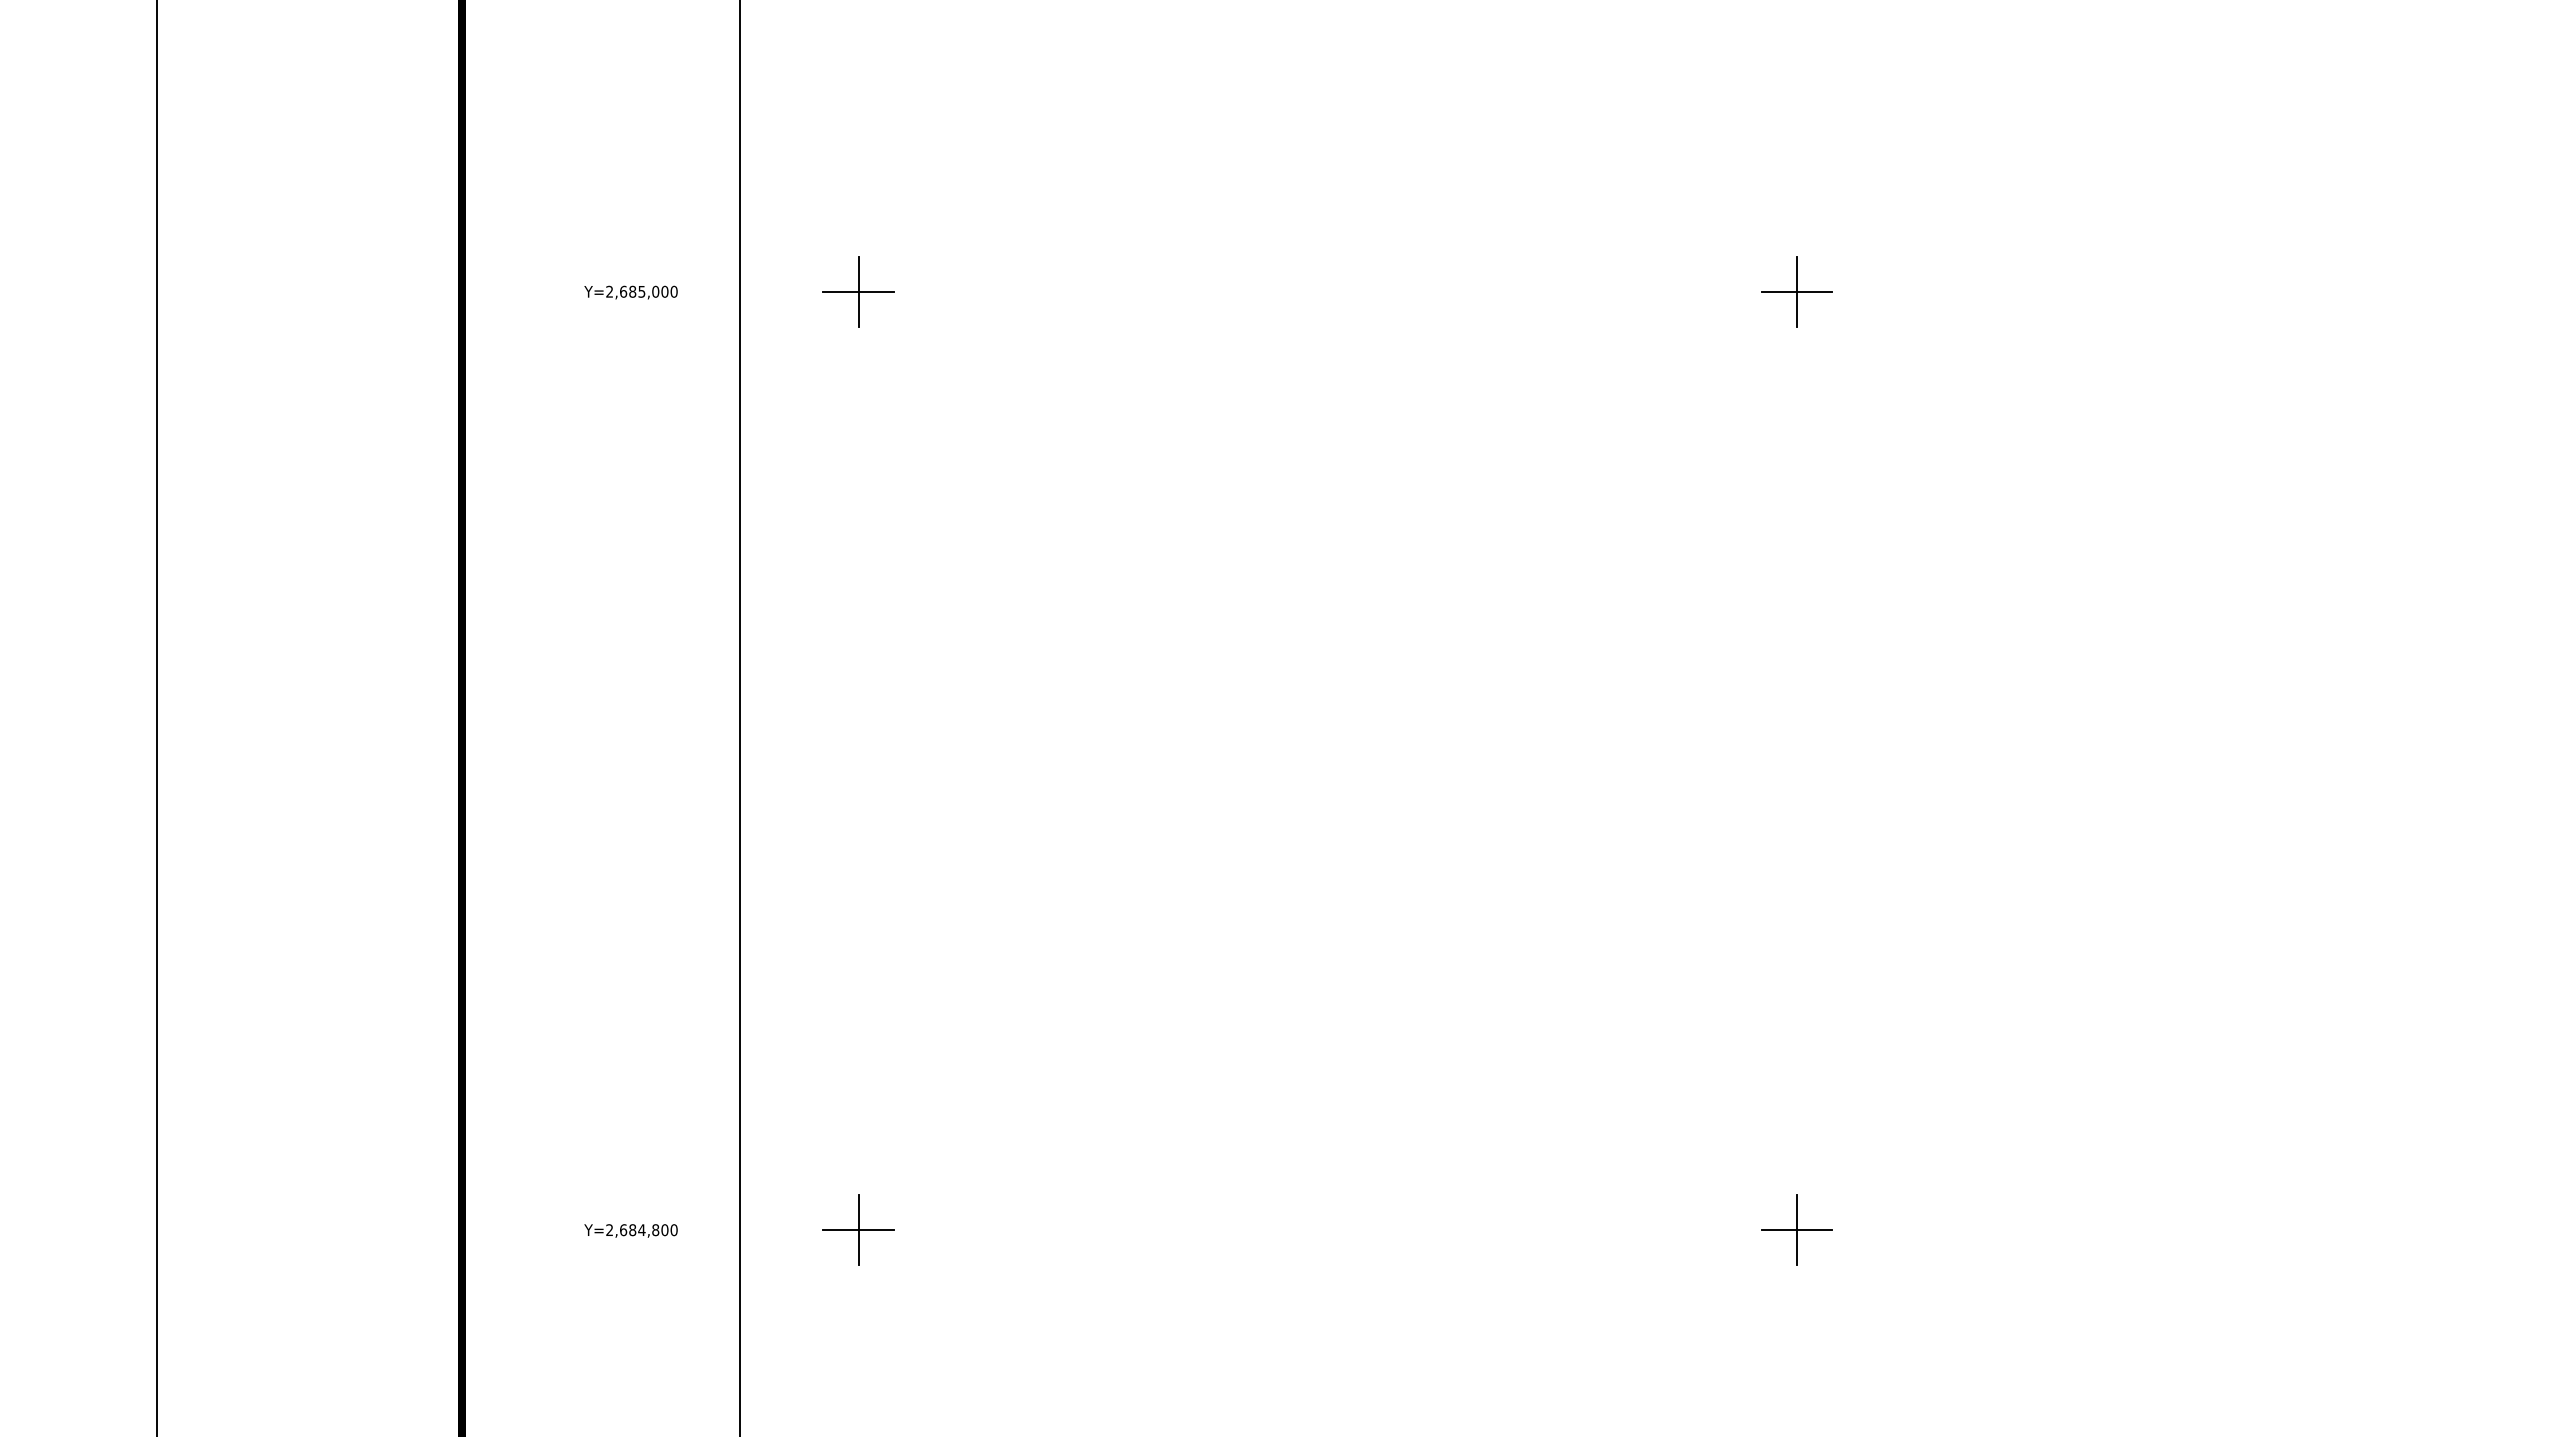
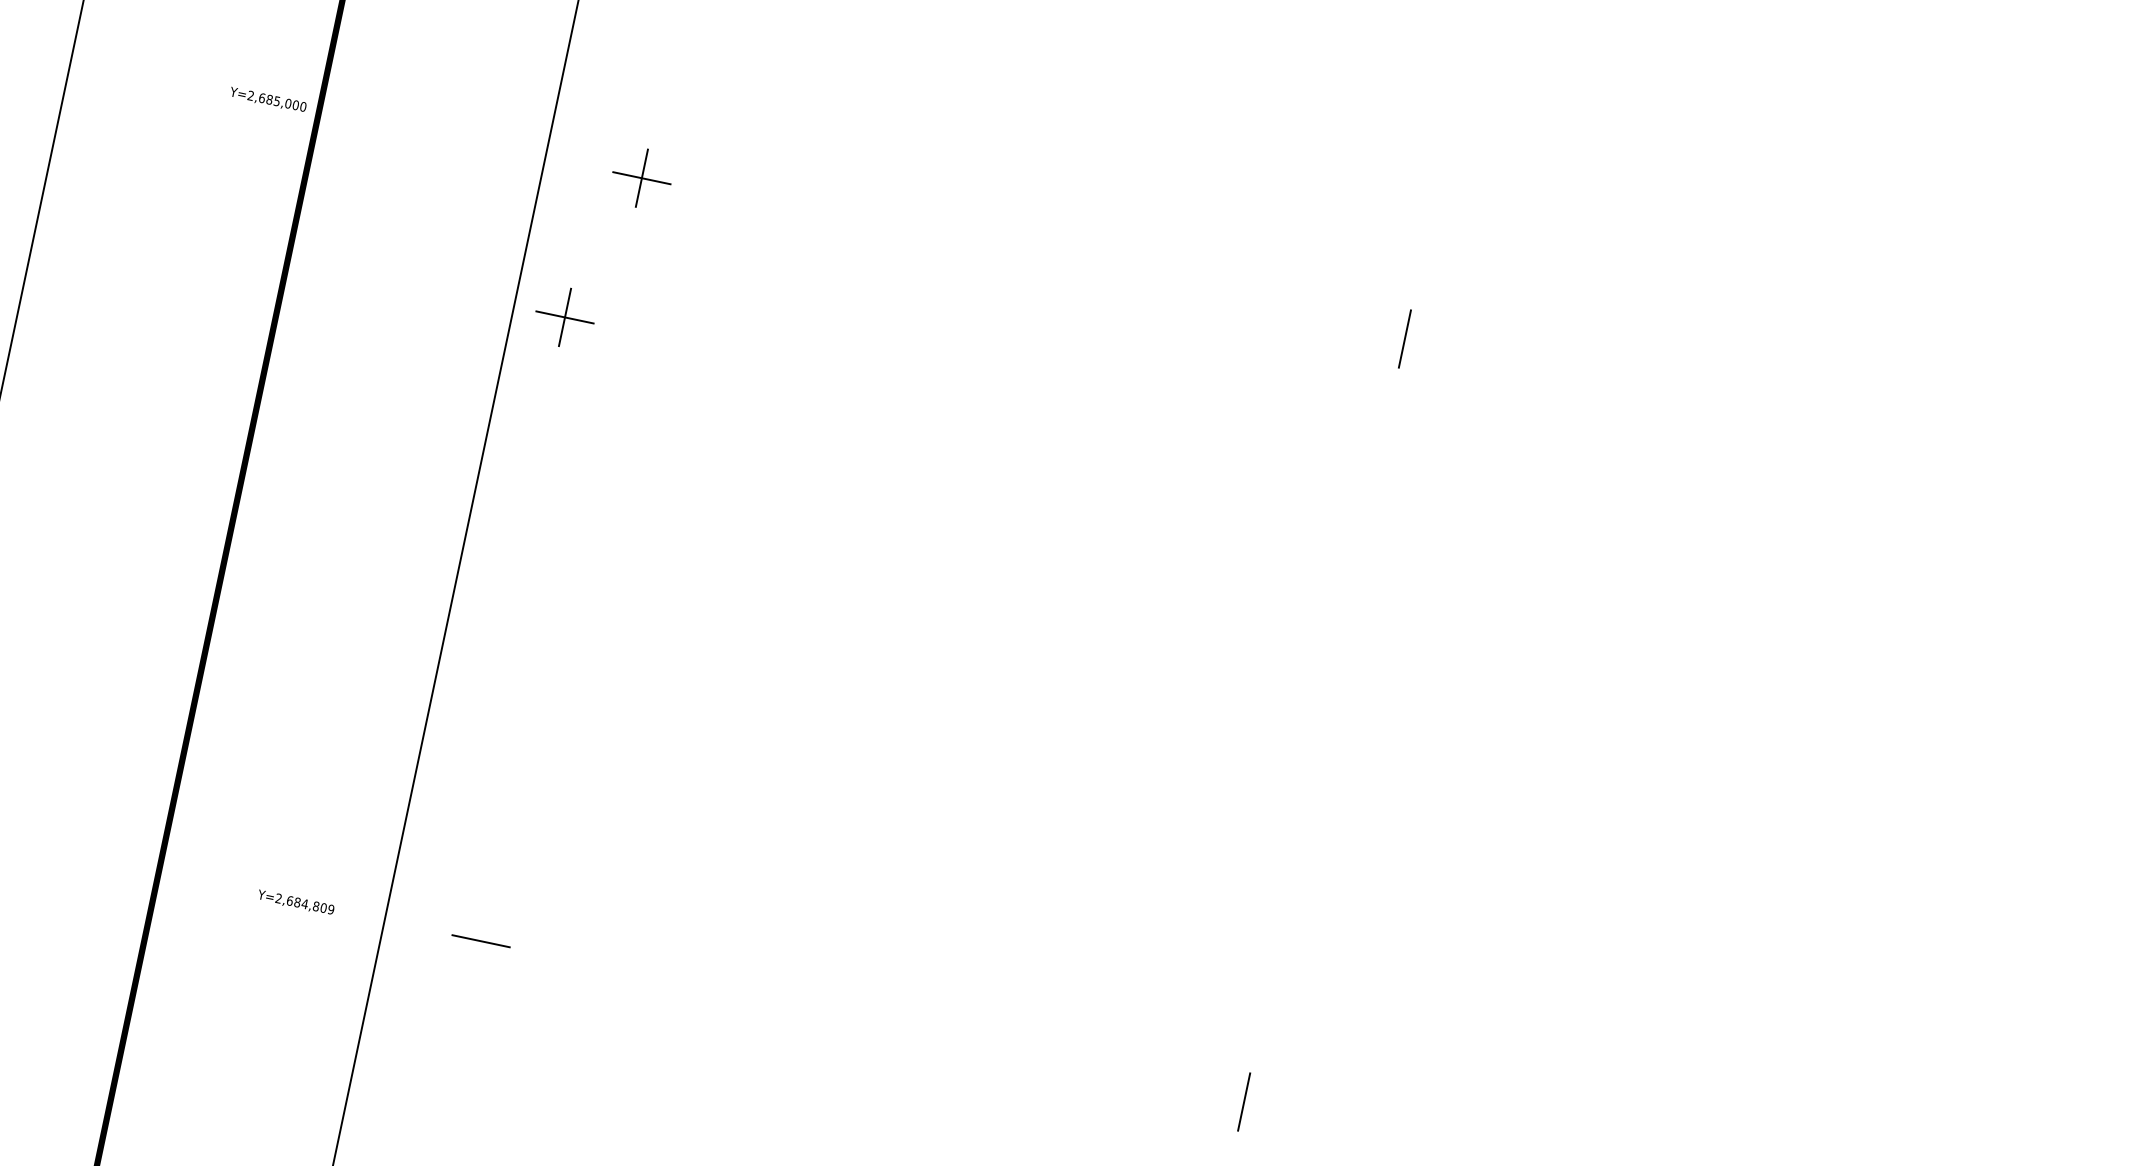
line: (1796, 291) -> (1404, 338), removed
text: (630, 292) -> (267, 99), moved
part: (802, 474) -> (565, 317), added
line: (858, 1229) -> (481, 940), removed
text: (673, 1230) -> (330, 909), Y=2,684,800 -> Y=2,684,809
line: (1796, 1230) -> (1243, 1102), removed

